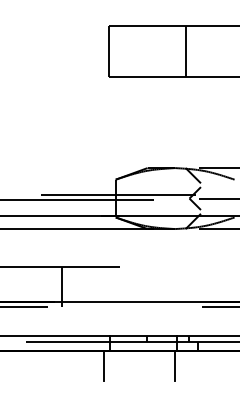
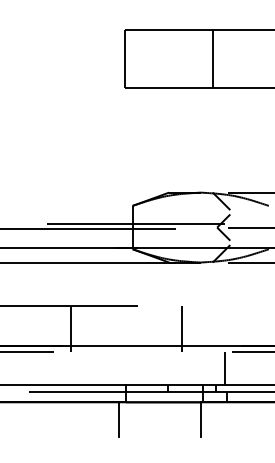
line: (159, 286) -> (182, 328), added
line: (196, 320) -> (225, 367), added

